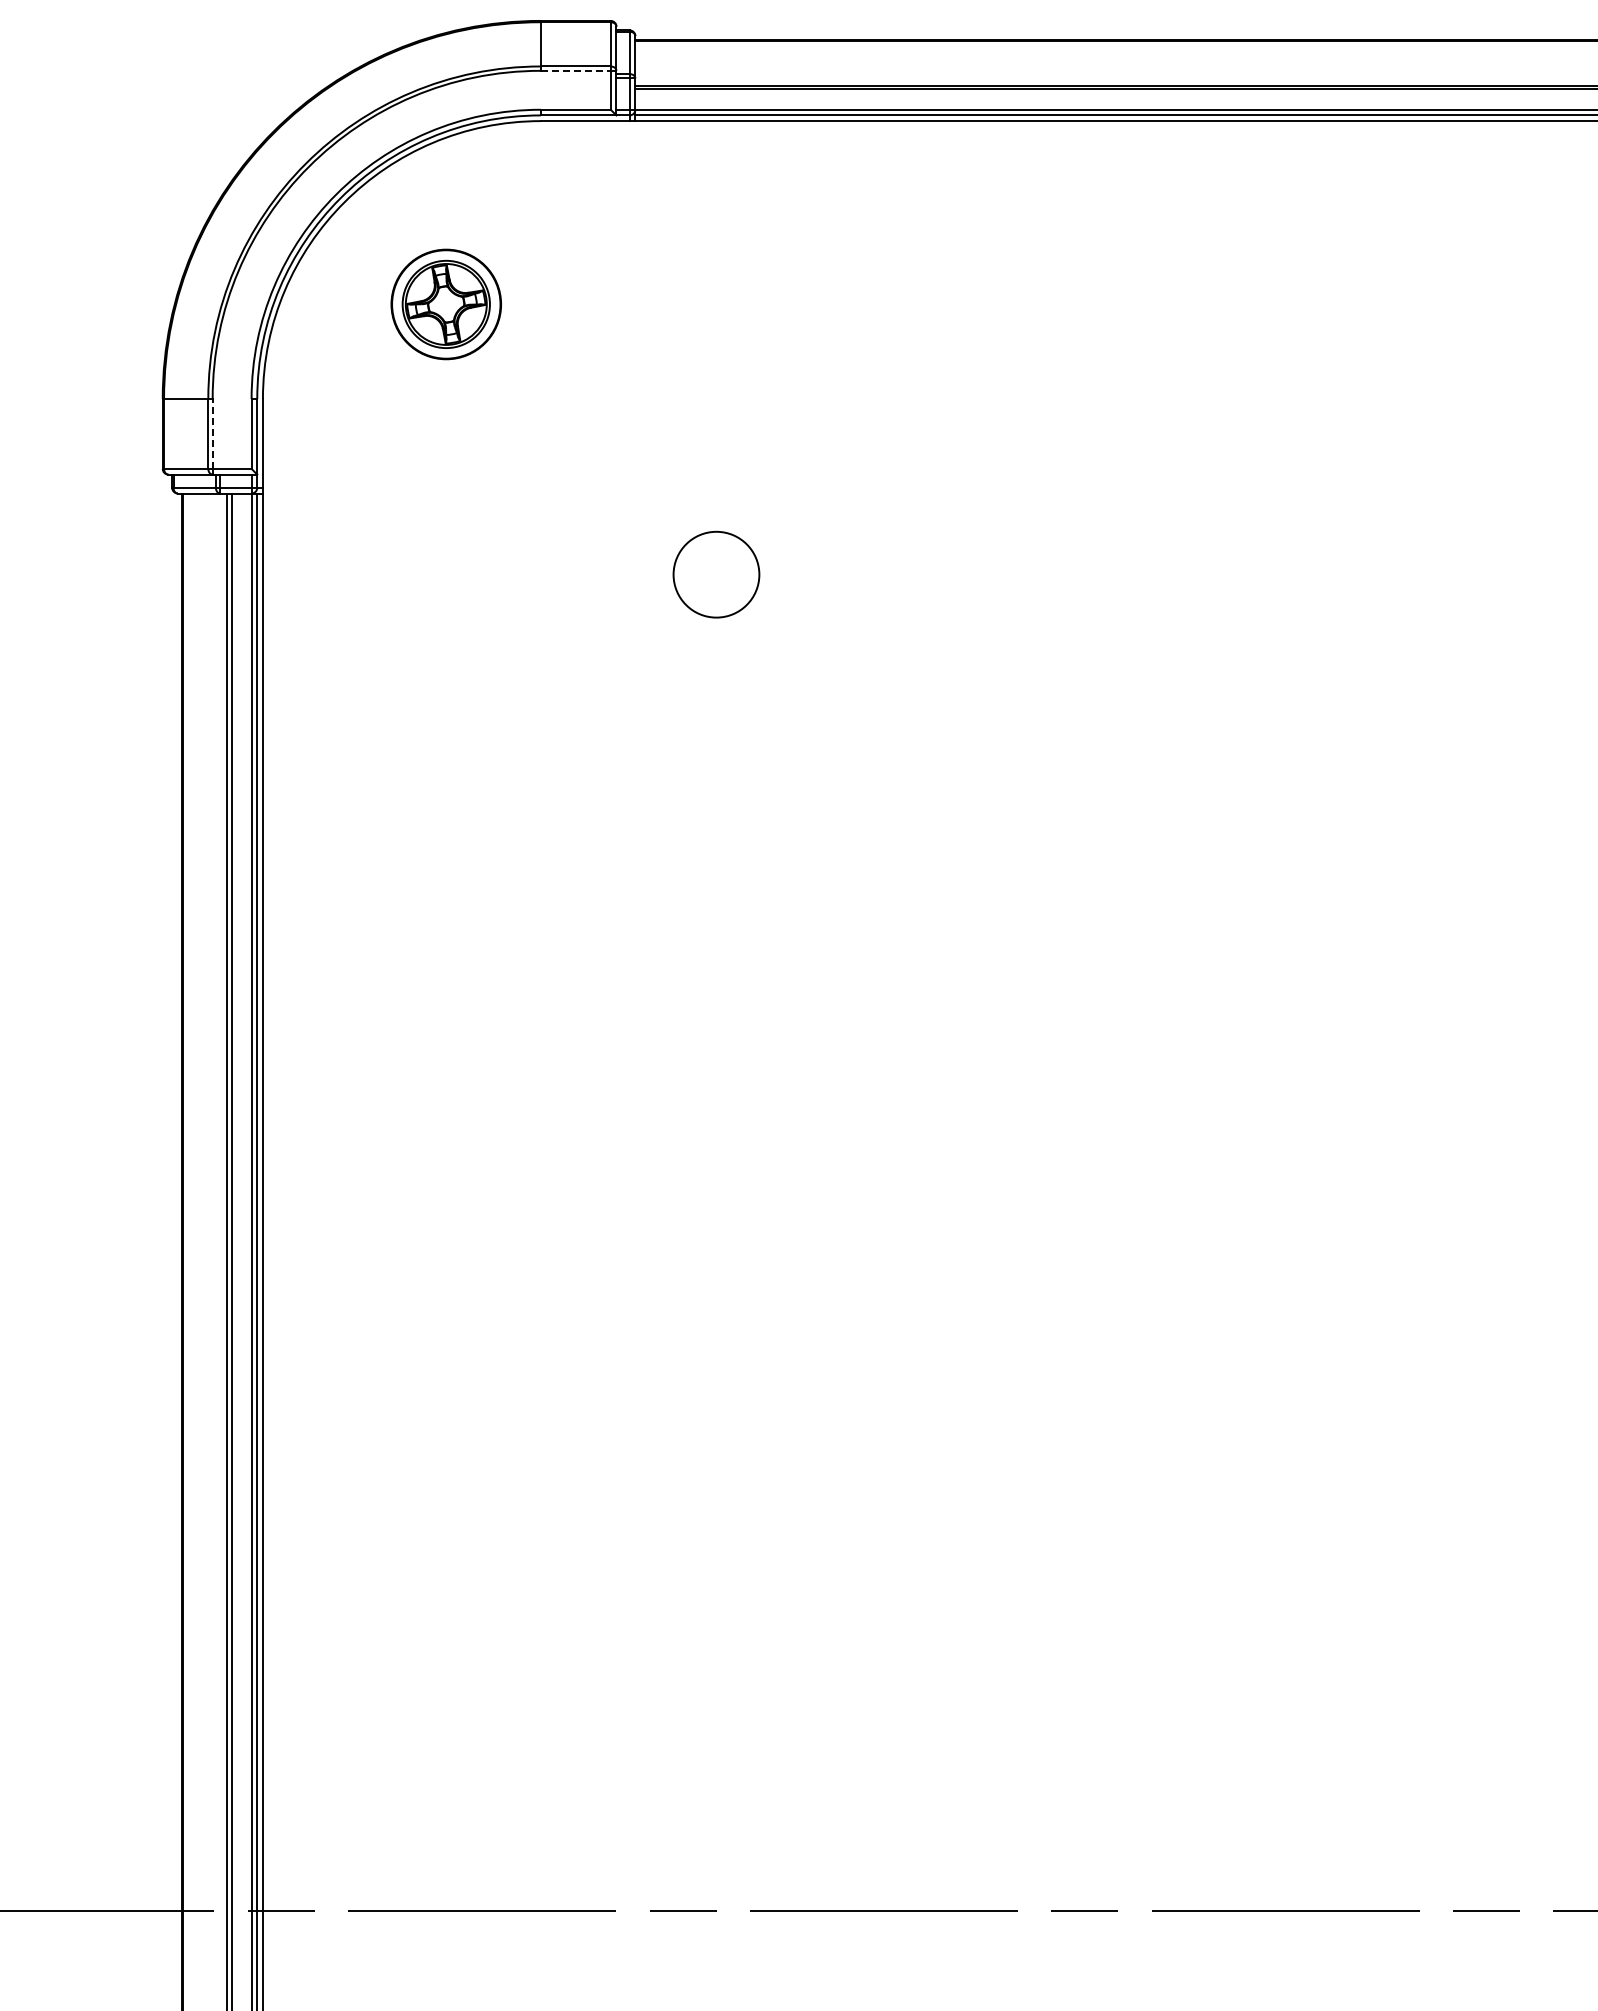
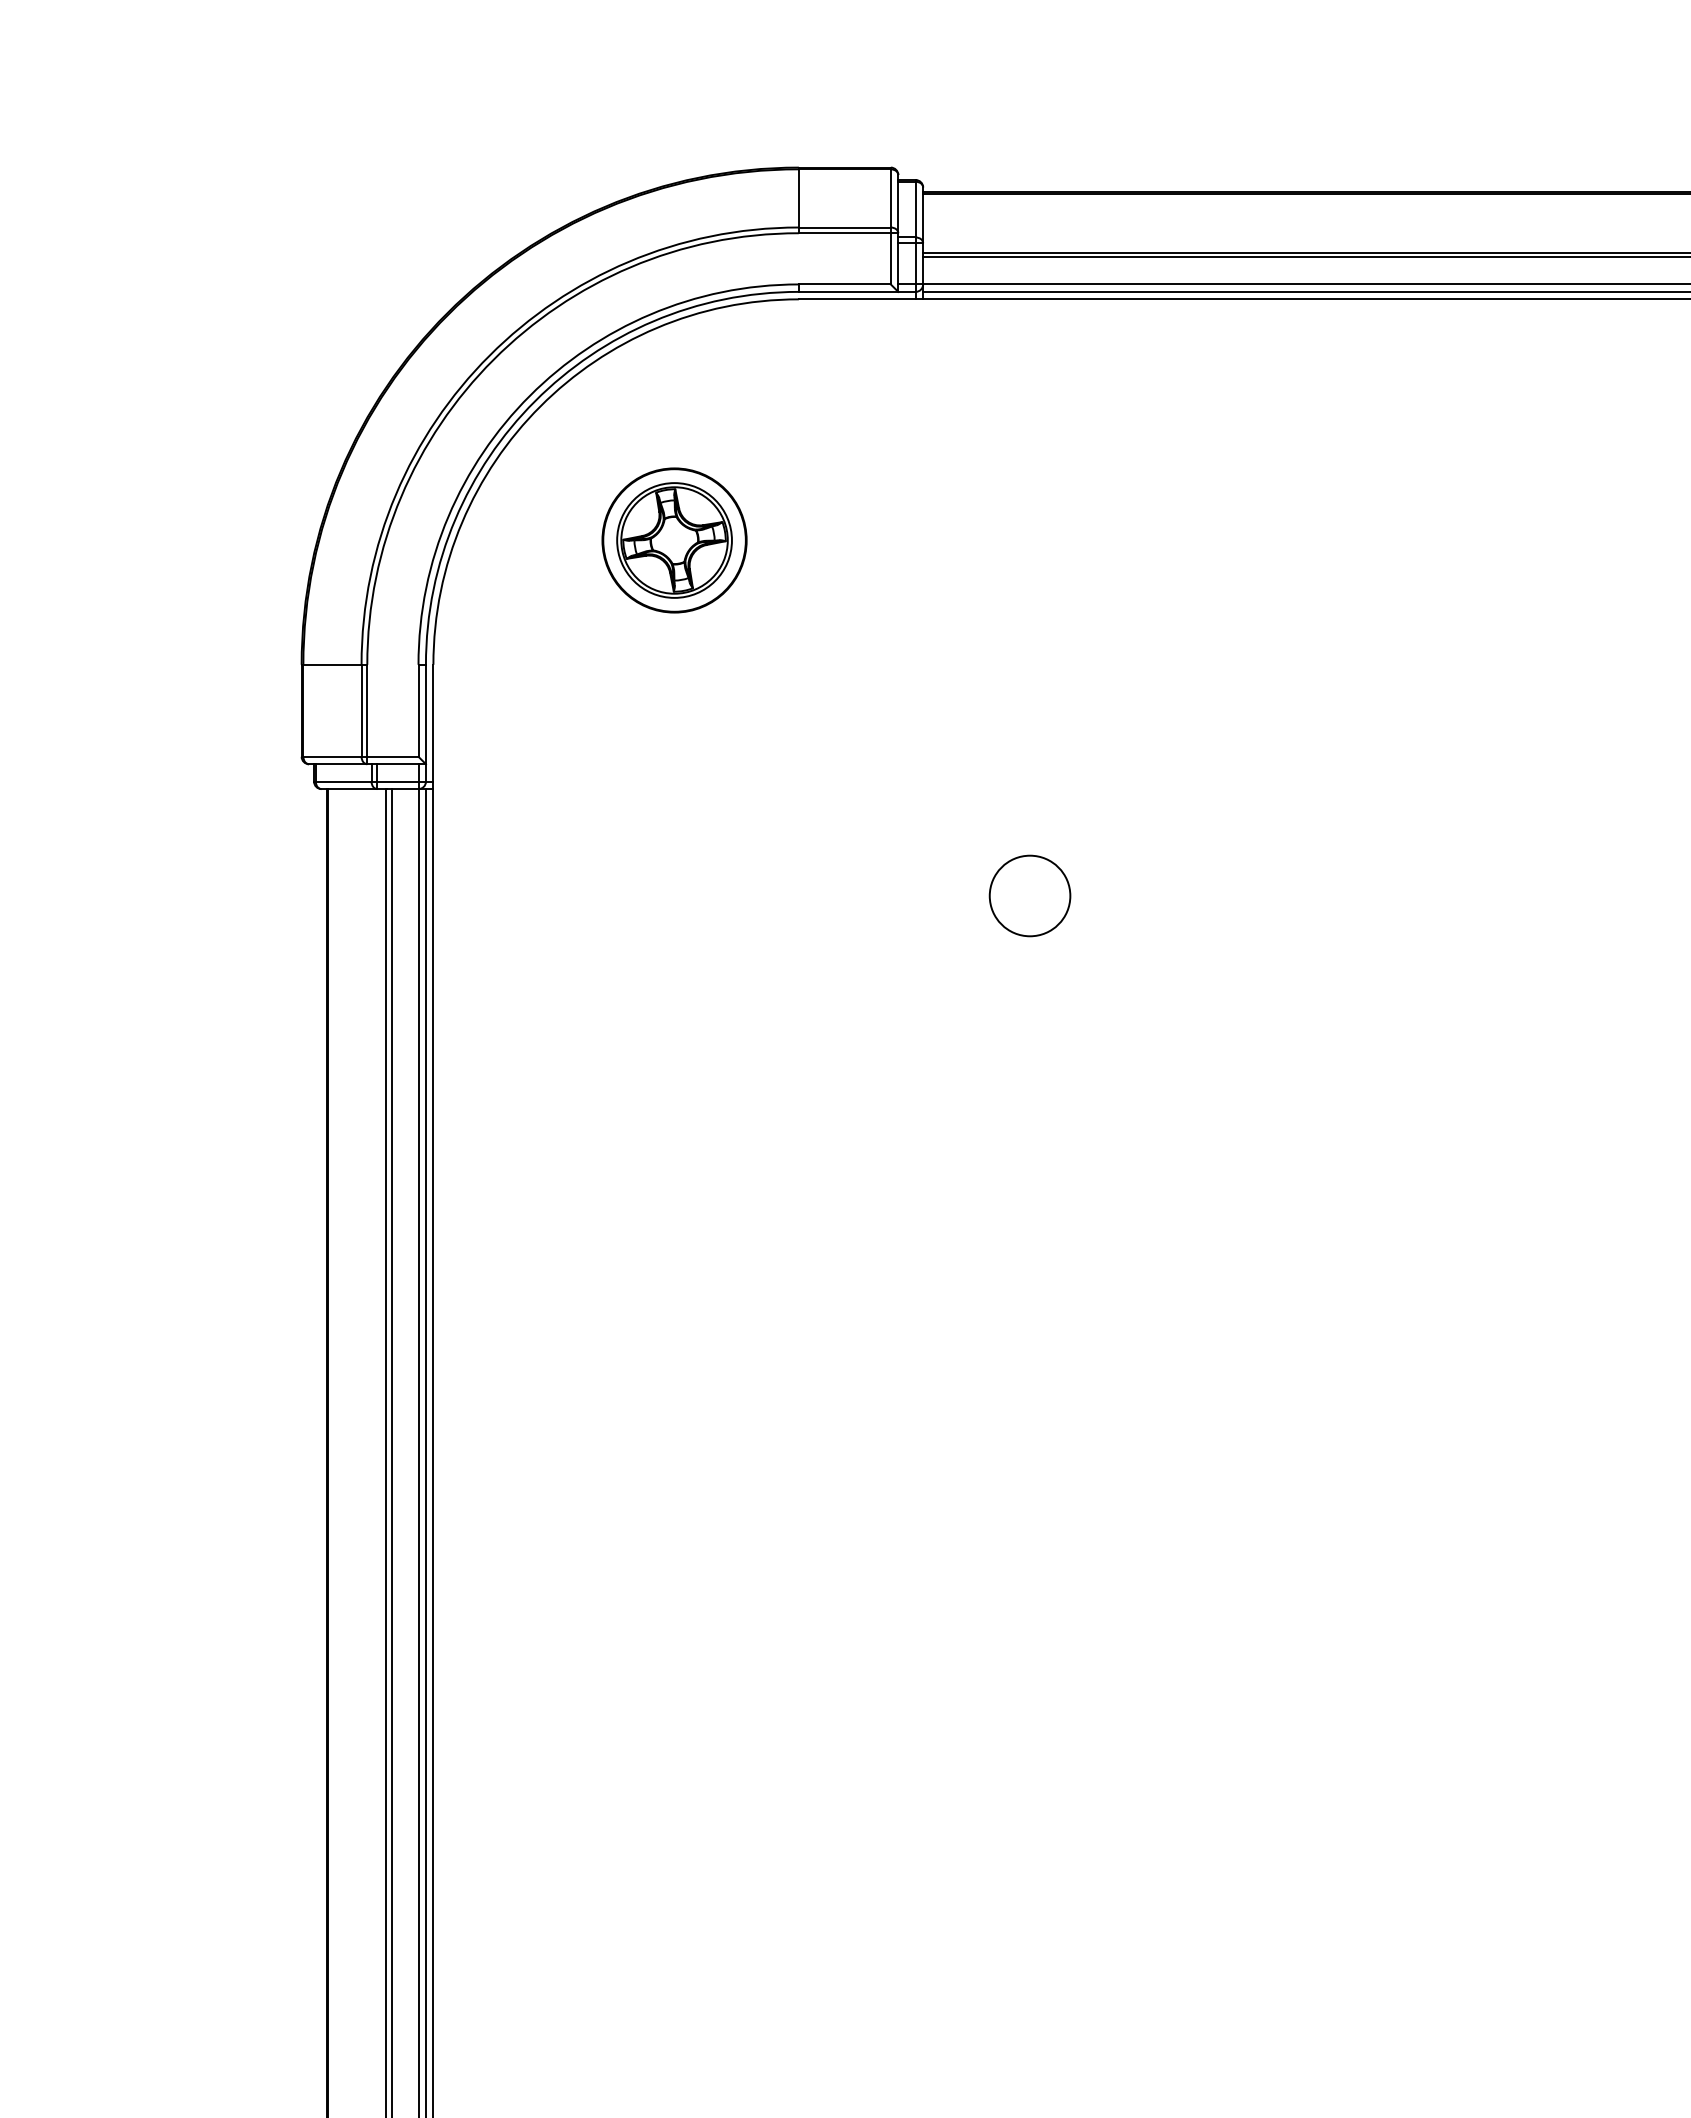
line: (575, 70) -> (844, 232), dashed -> solid
line: (212, 433) -> (367, 710), dashed -> solid
circle: (716, 574) -> (1029, 895), size x0.71

